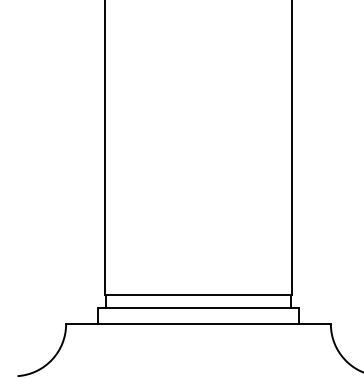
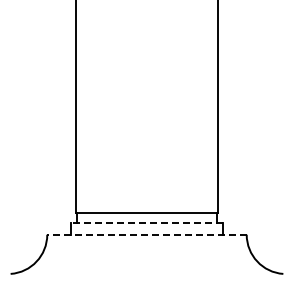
line: (197, 307) -> (146, 222), solid -> dashed
line: (197, 323) -> (146, 234), solid -> dashed

